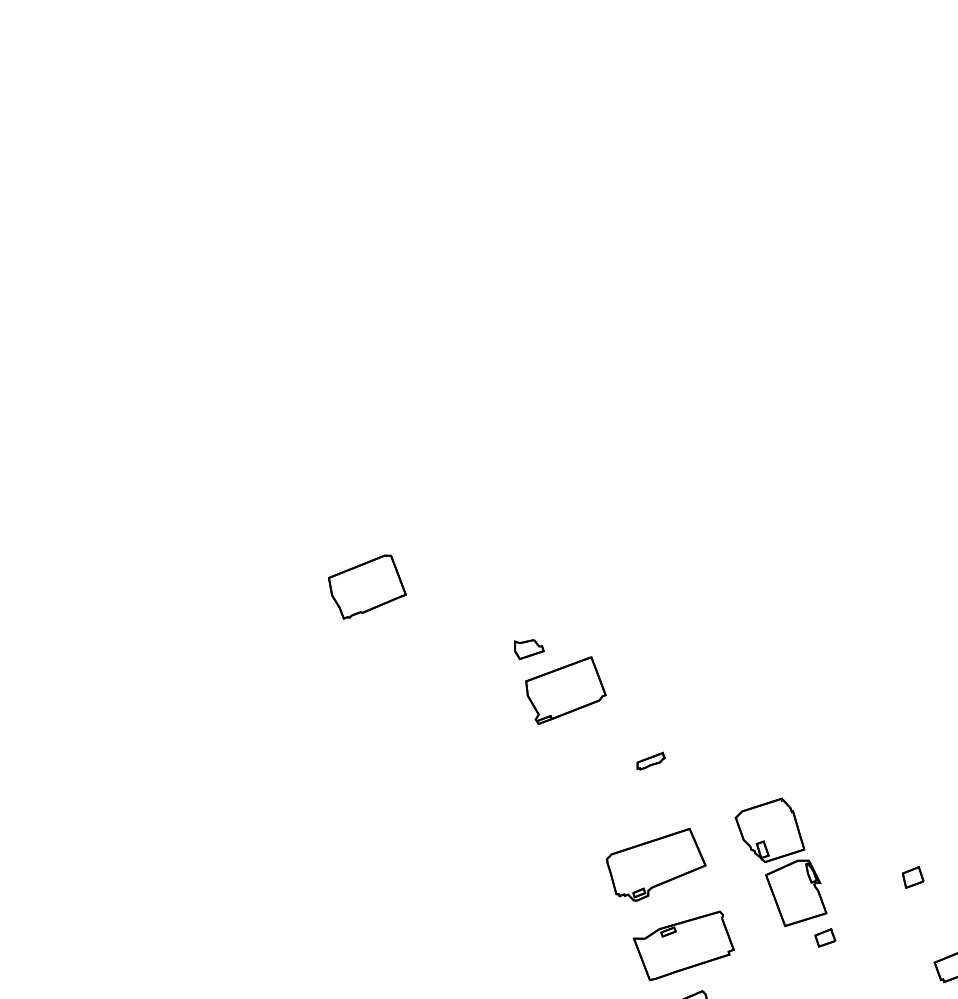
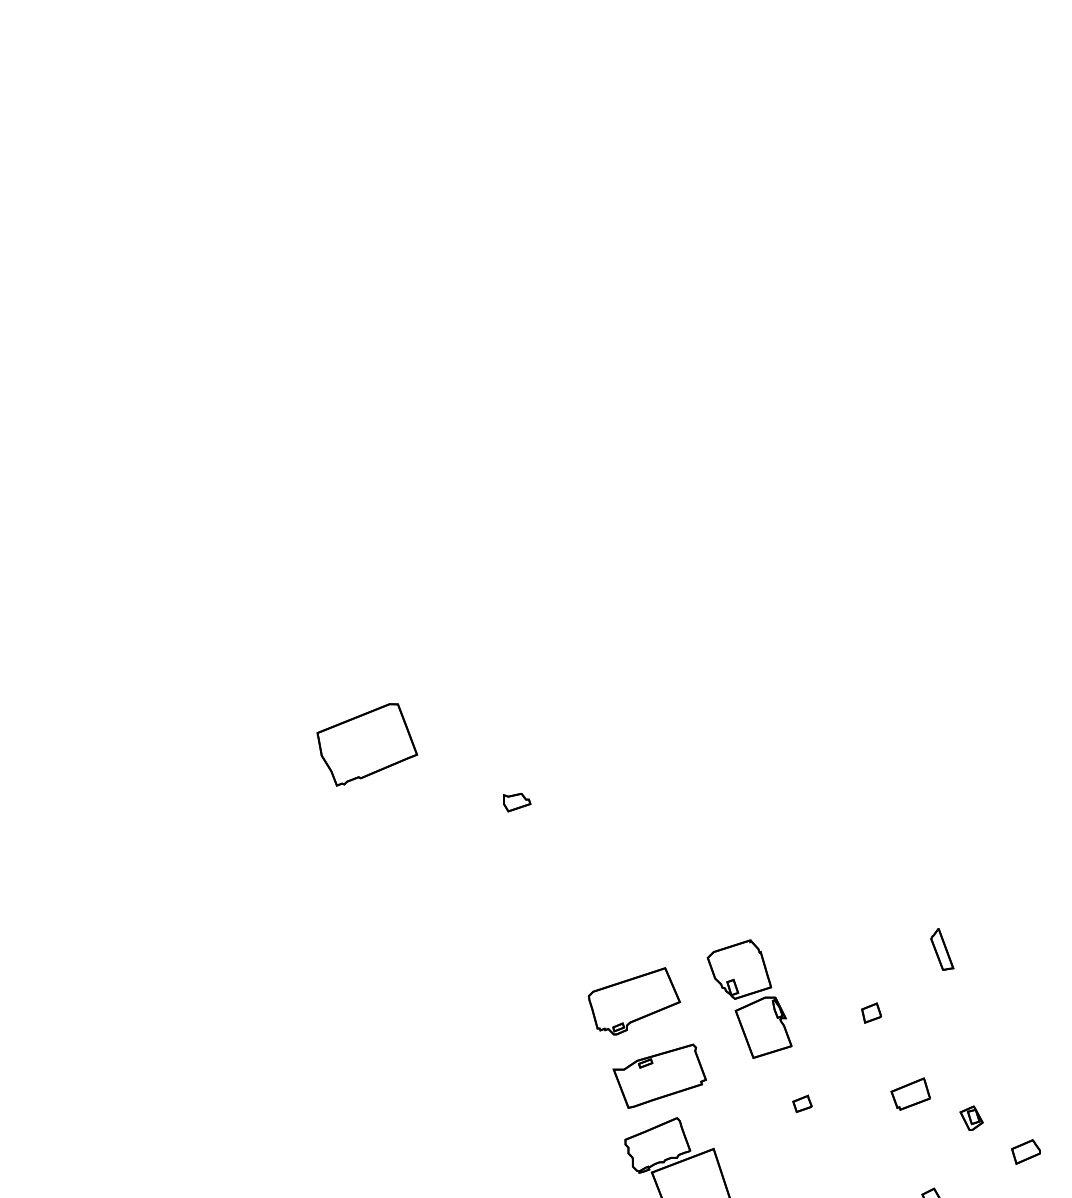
part: (367, 586) -> (367, 744), size x1.4
part: (565, 690) -> (550, 840), removed
part: (650, 760) -> (629, 905), removed
part: (825, 937) -> (802, 1103), moved

